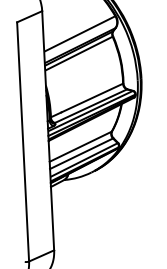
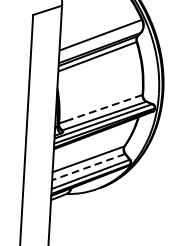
line: (91, 98) -> (106, 107), solid -> dashed
line: (81, 153) -> (88, 166), solid -> dashed

